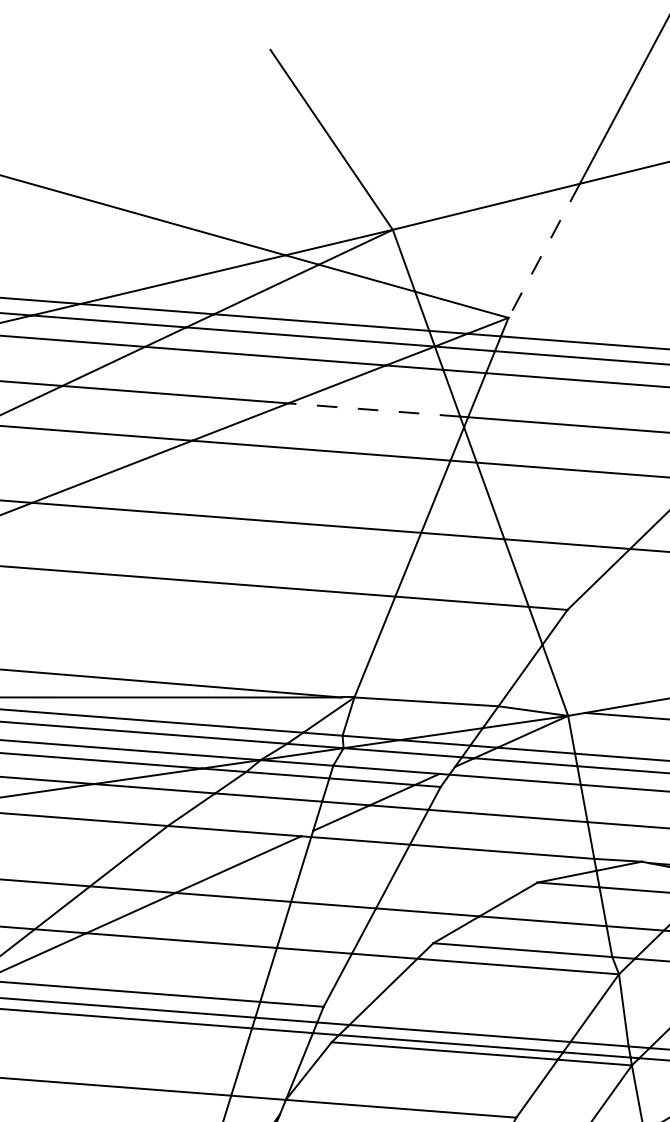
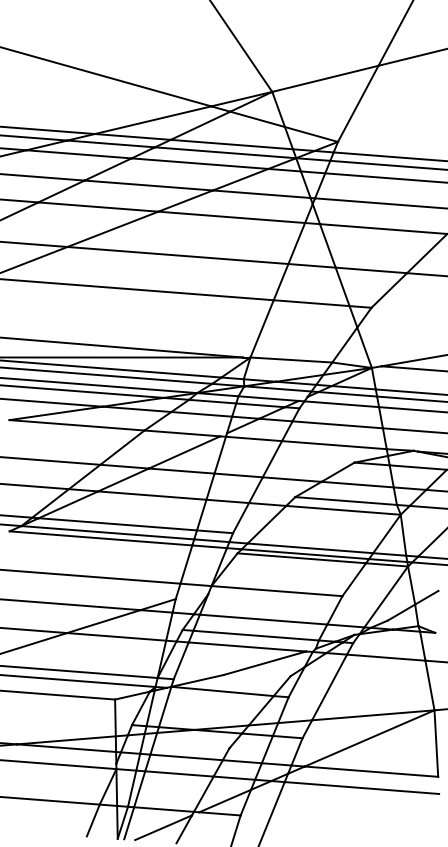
line: (544, 251) -> (358, 104), dashed -> solid
line: (373, 410) -> (261, 194), dashed -> solid

